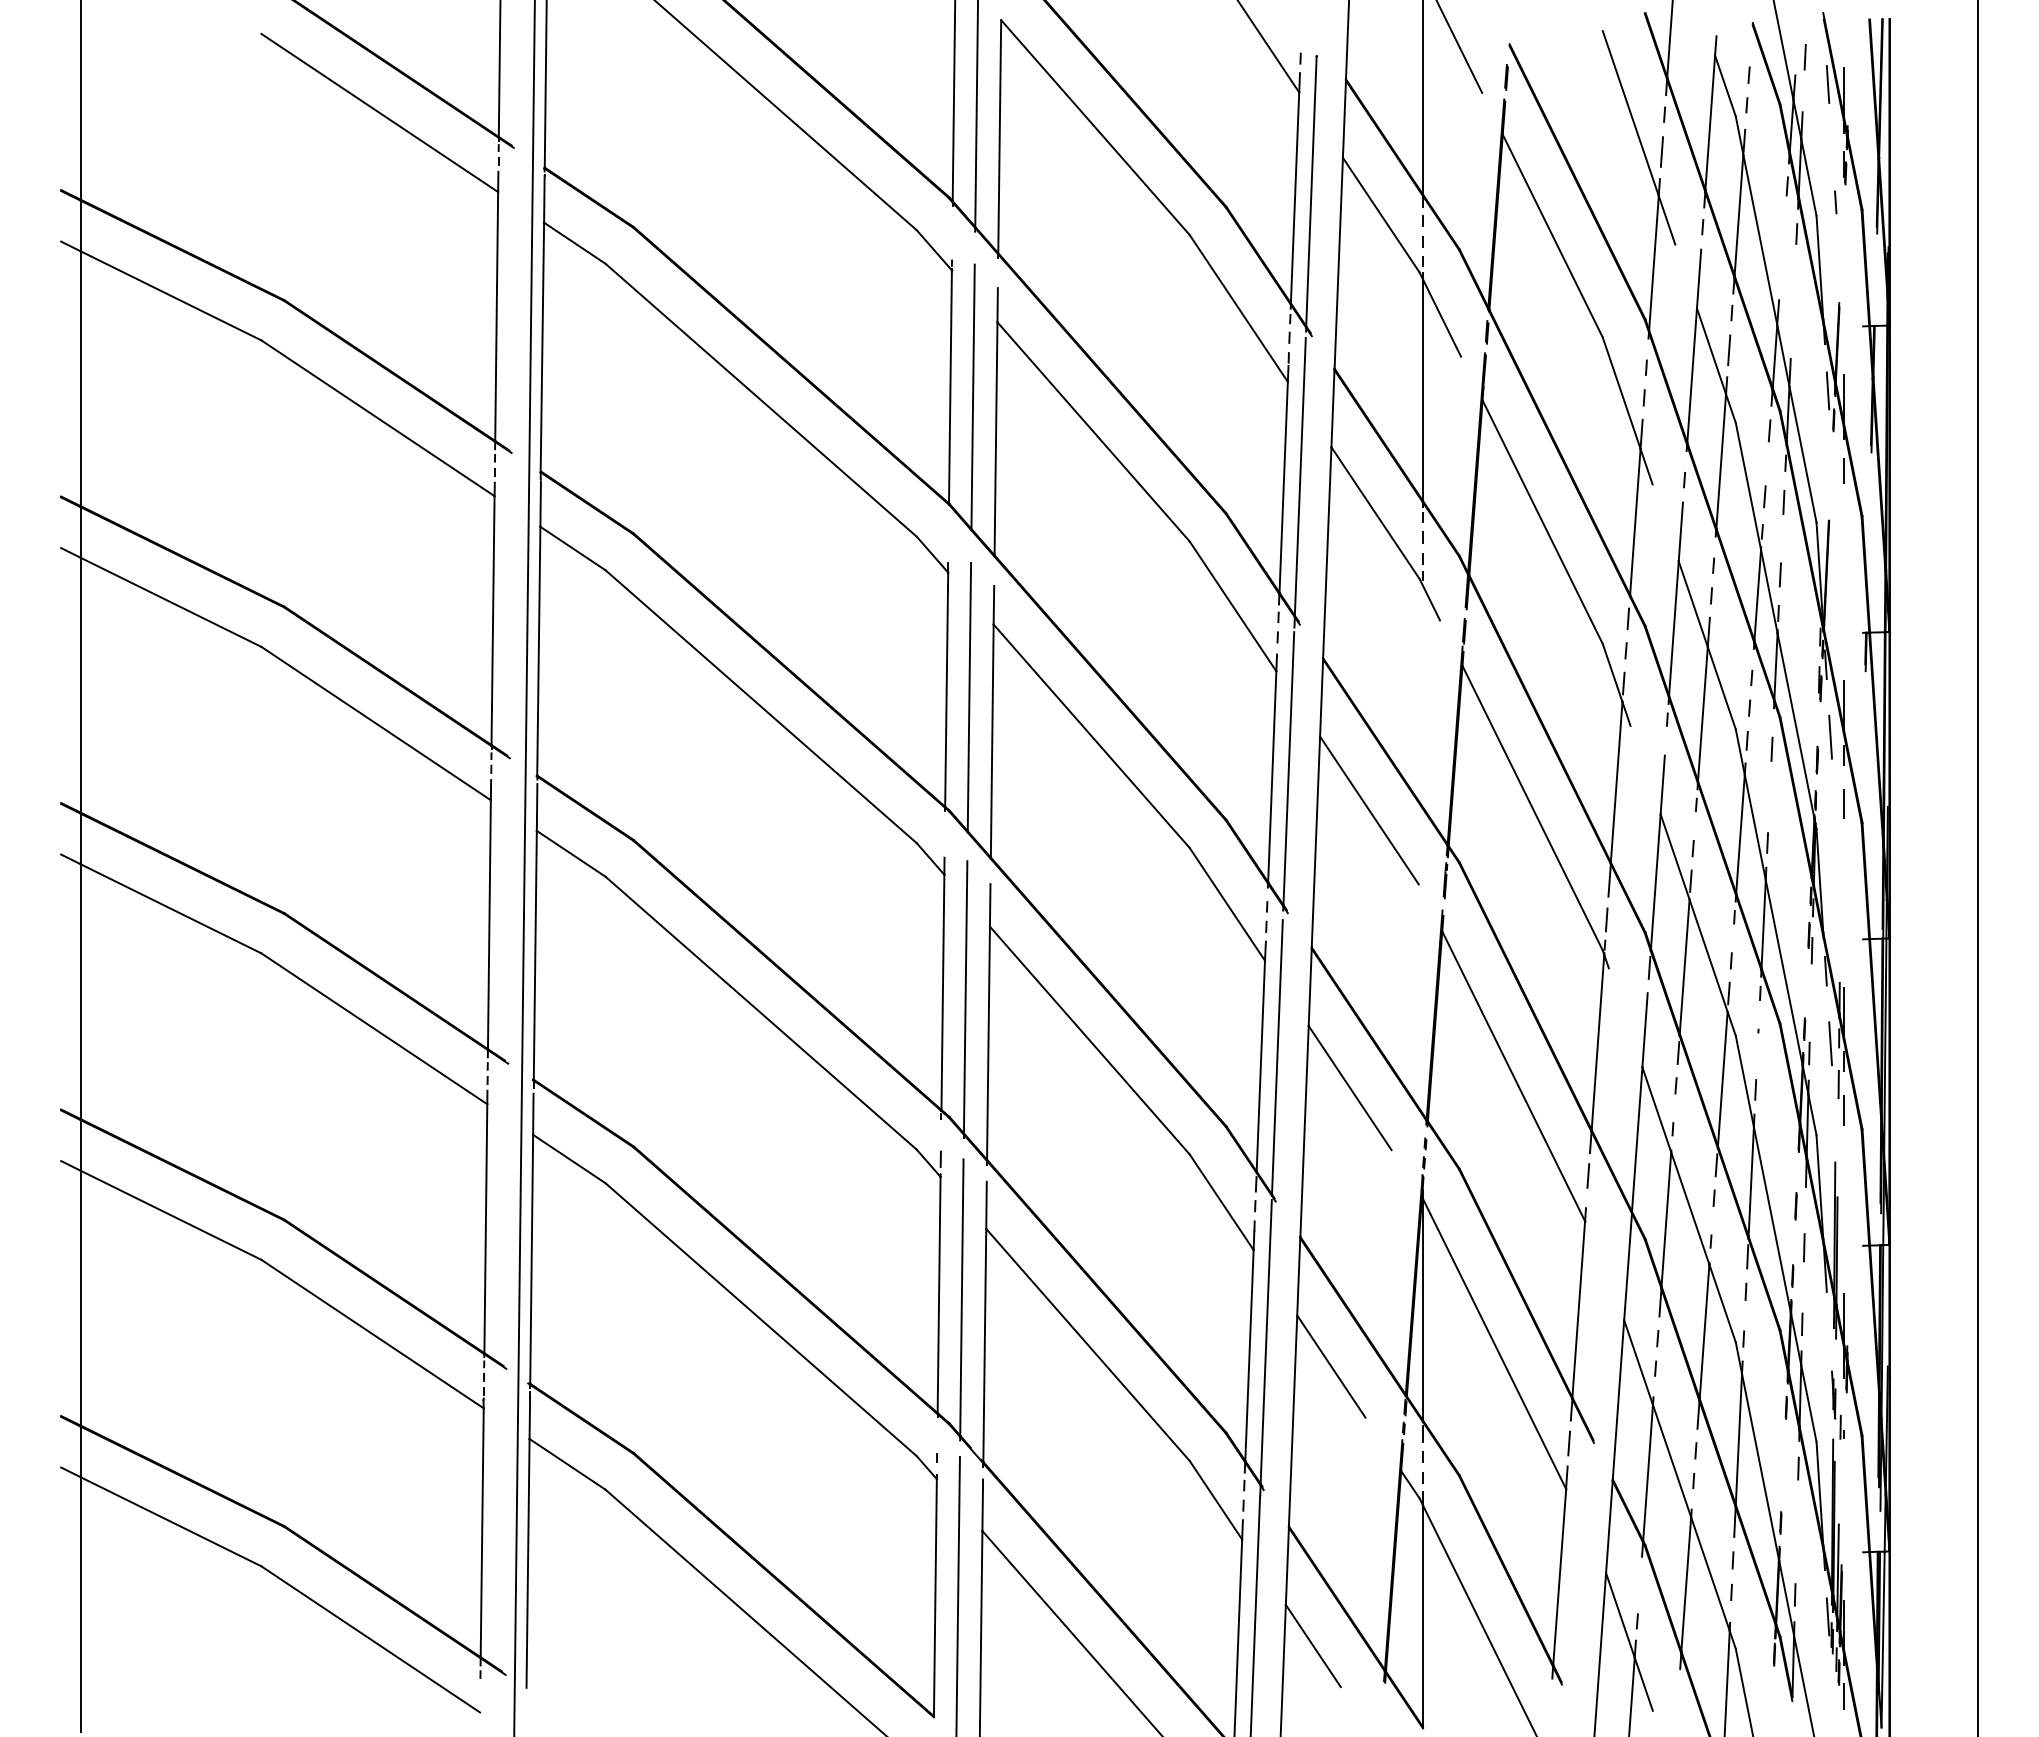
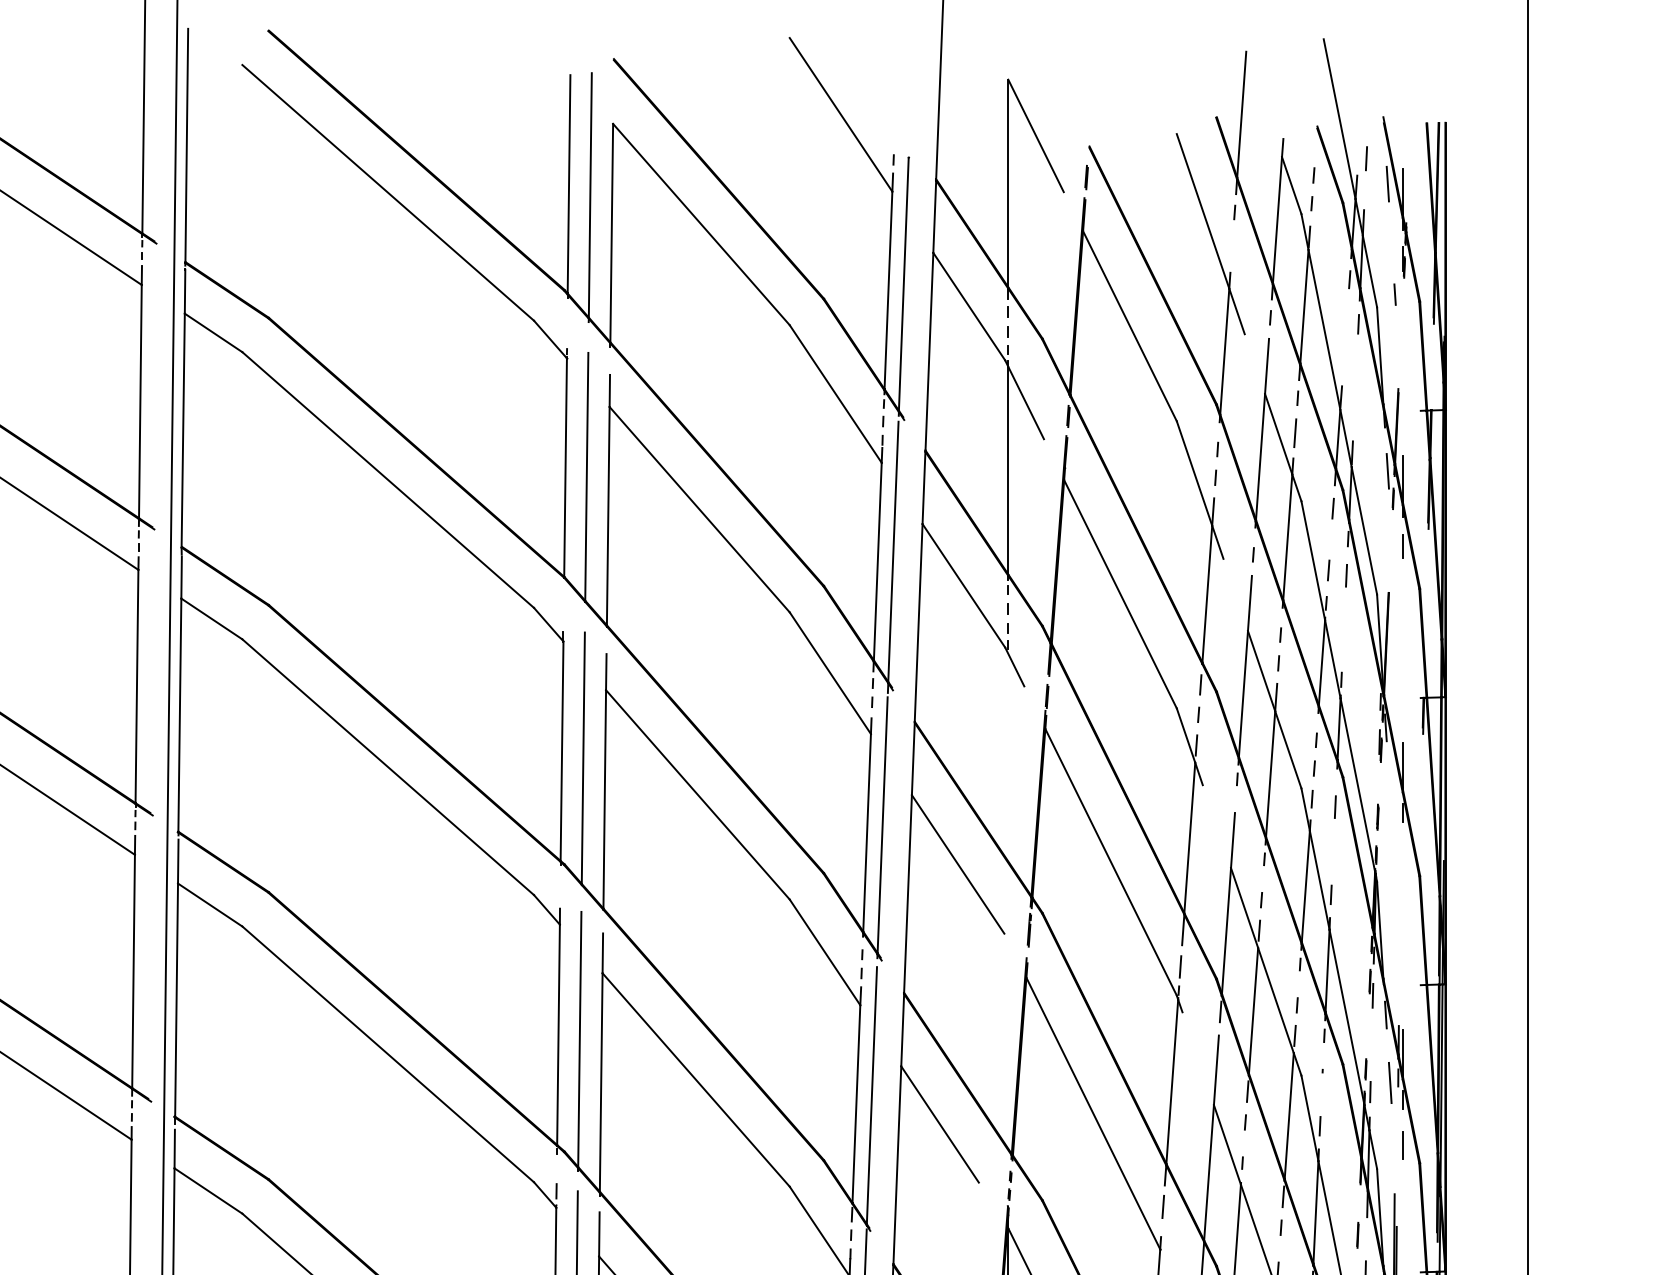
line: (1661, 151) -> (1231, 246), removed
line: (1779, 574) -> (1342, 643), removed
line: (1830, 736) -> (1390, 795), removed
line: (1843, 803) -> (1402, 857), removed
line: (1838, 1084) -> (1397, 1121), removed

